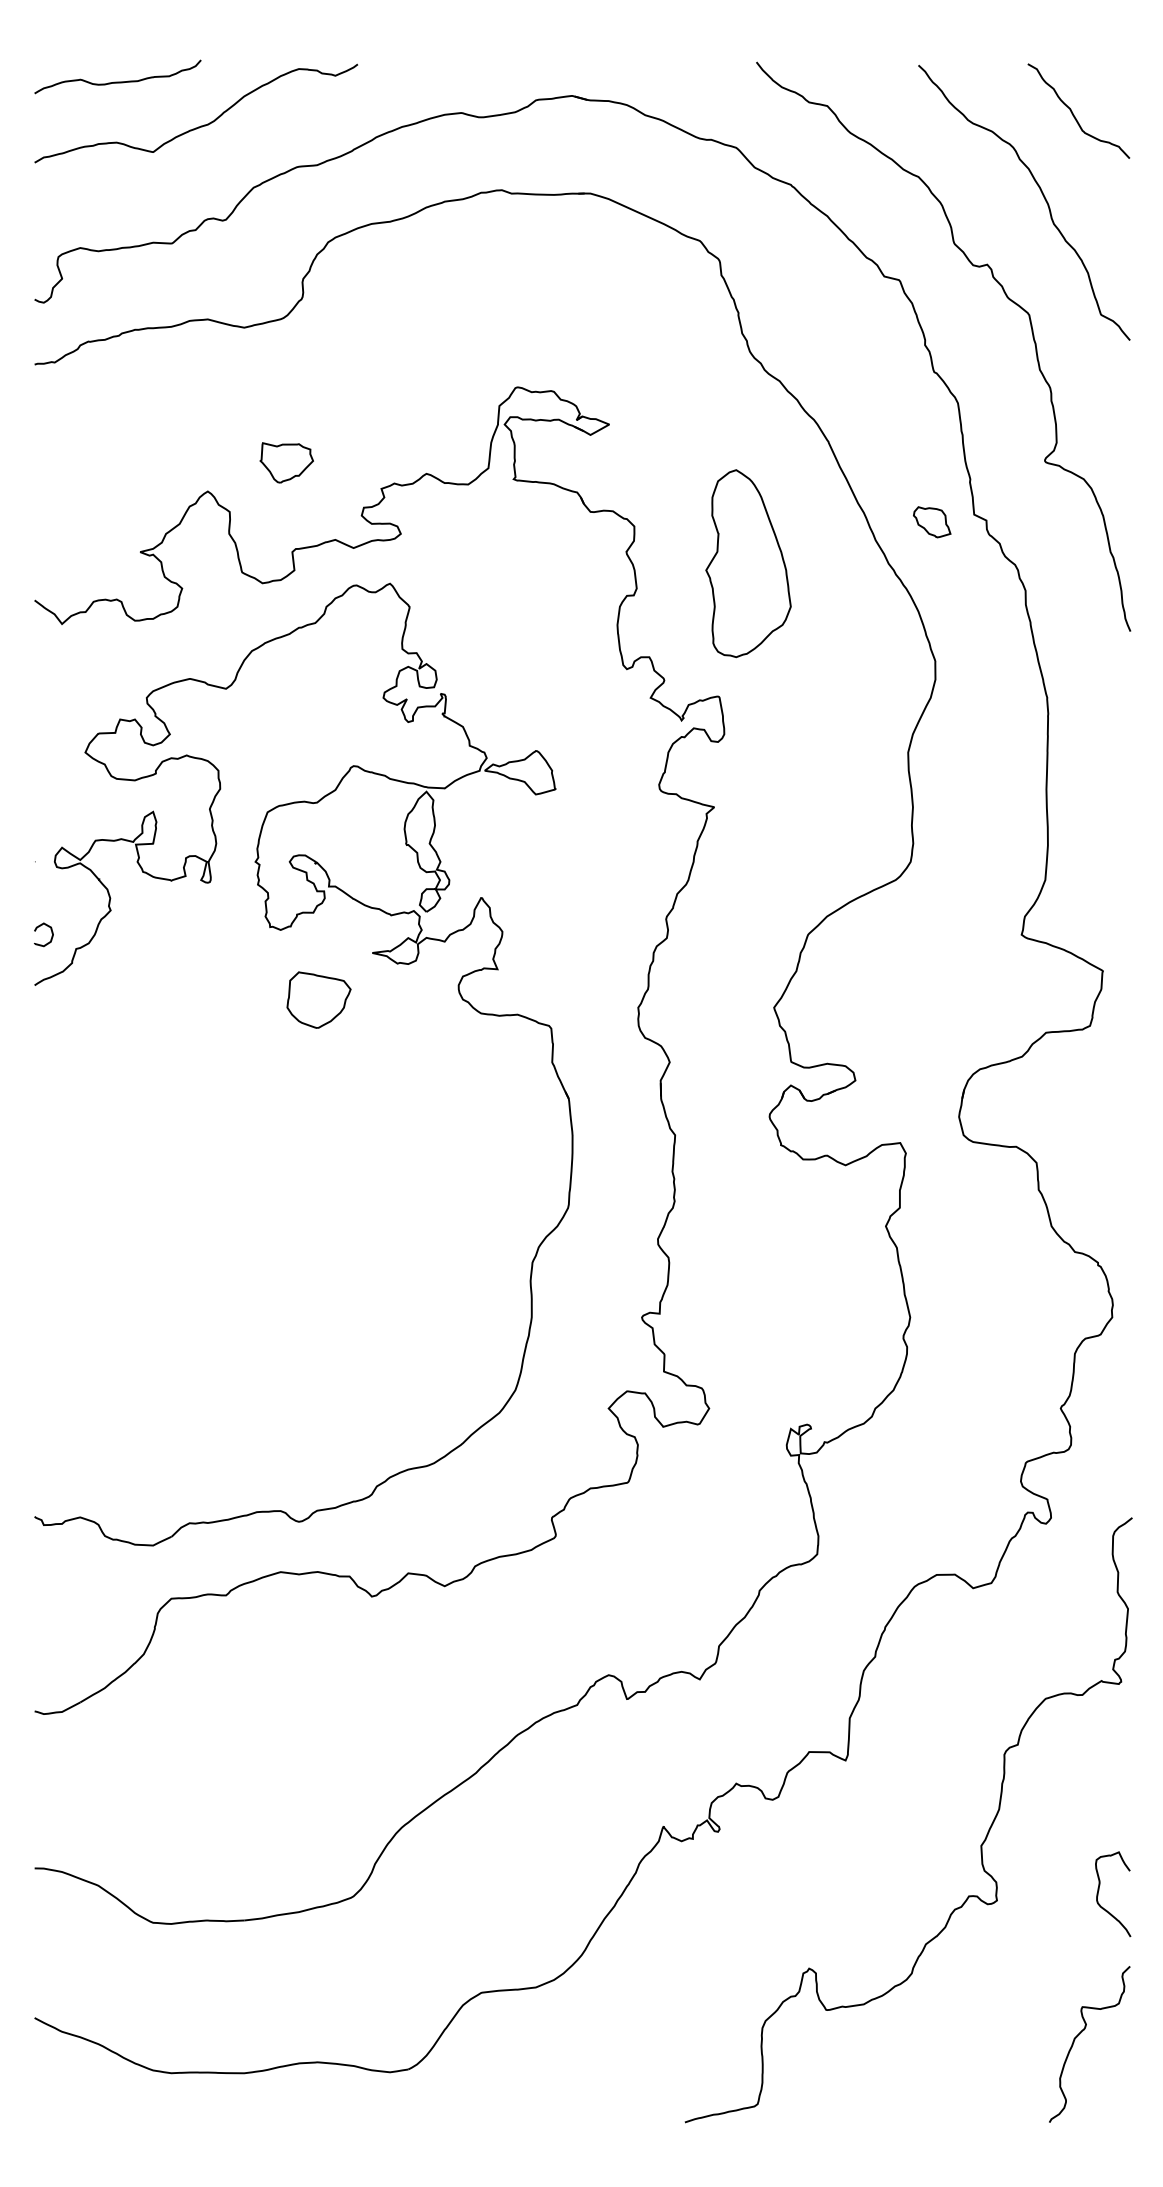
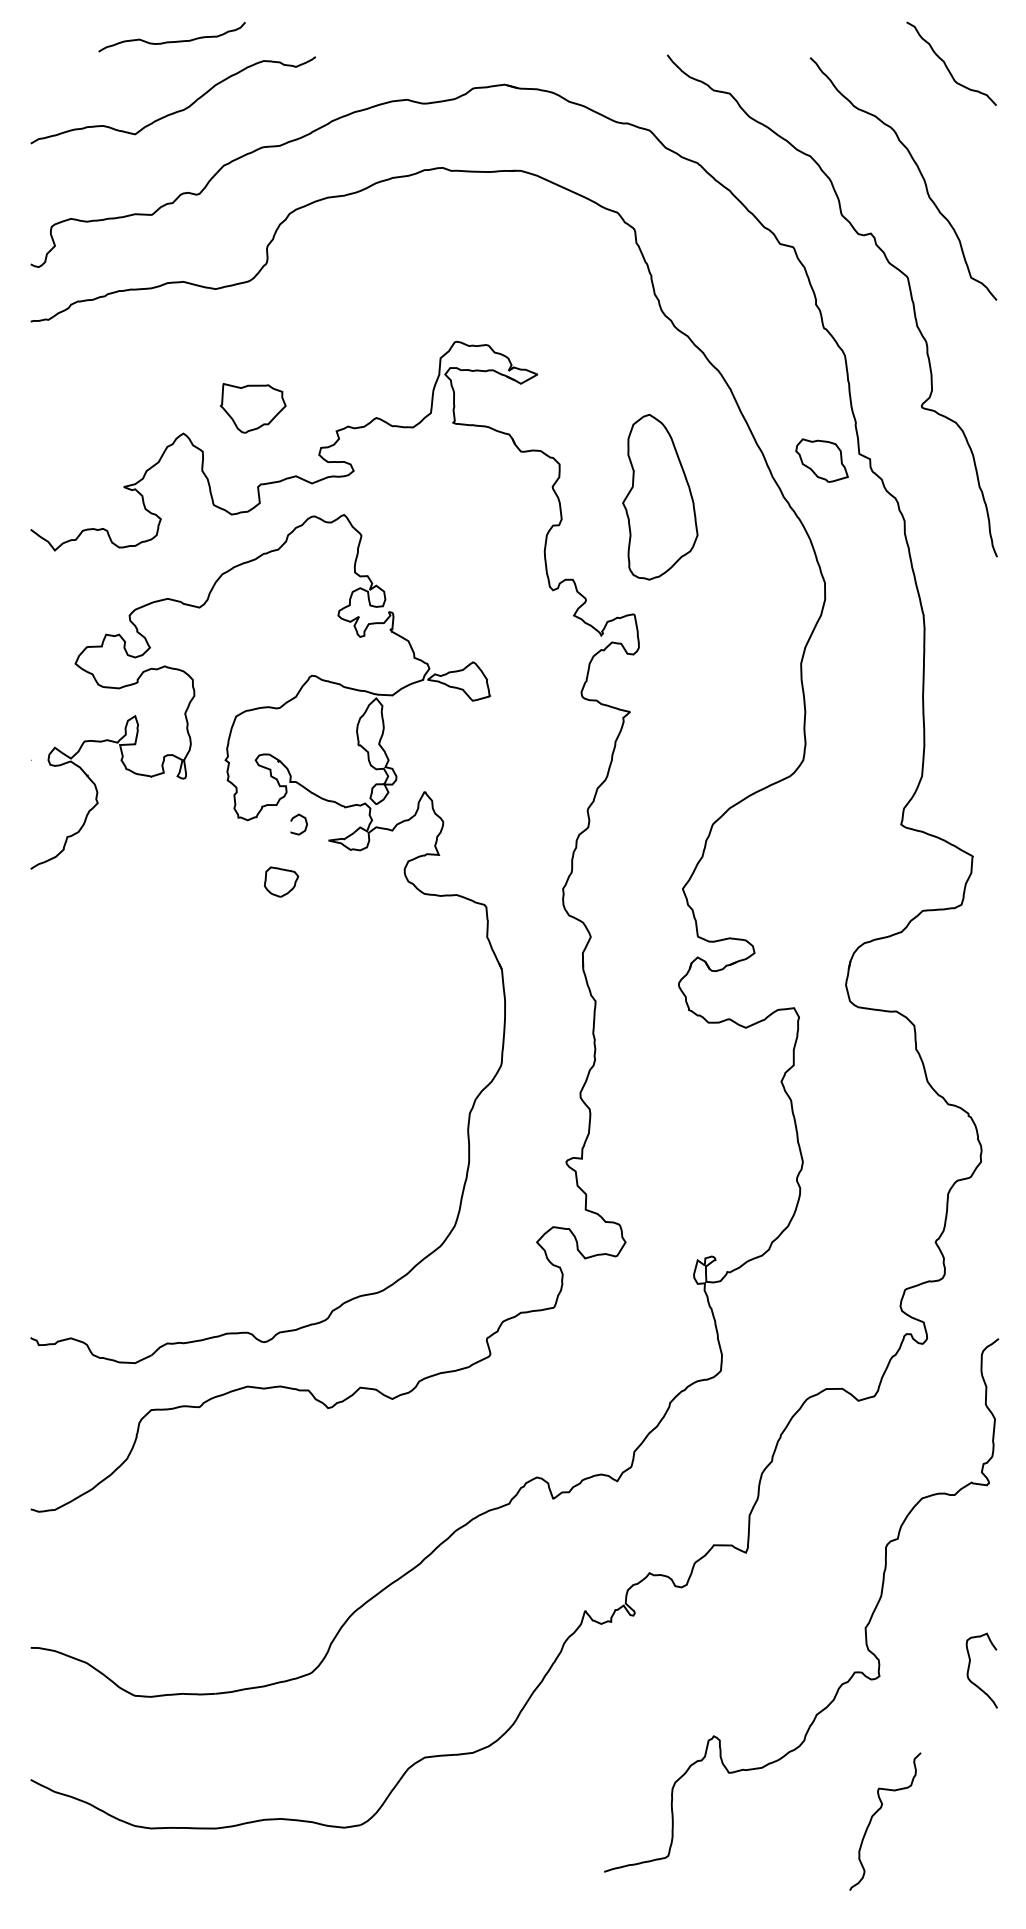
curve: (117, 81) -> (171, 41), moved
curve: (1074, 114) -> (947, 66), moved
part: (286, 462) -> (252, 408), size x1.4
part: (932, 522) -> (822, 460), size x1.6
part: (39, 927) -> (295, 818), moved
part: (318, 999) -> (281, 881), size x0.6
curve: (1080, 2034) -> (877, 1812), moved

